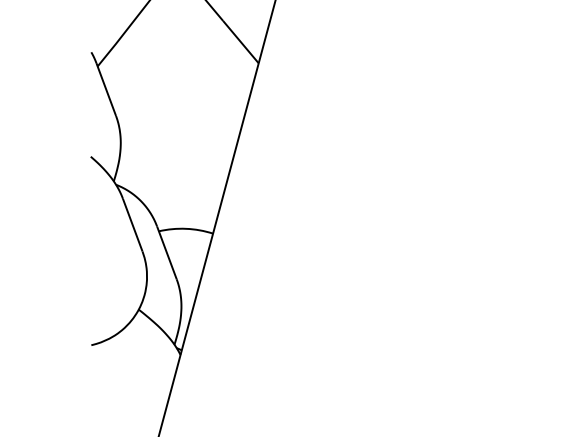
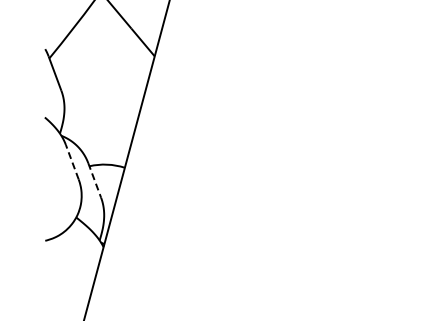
line: (132, 224) -> (72, 161), solid -> dashed
line: (166, 253) -> (94, 180), solid -> dashed

